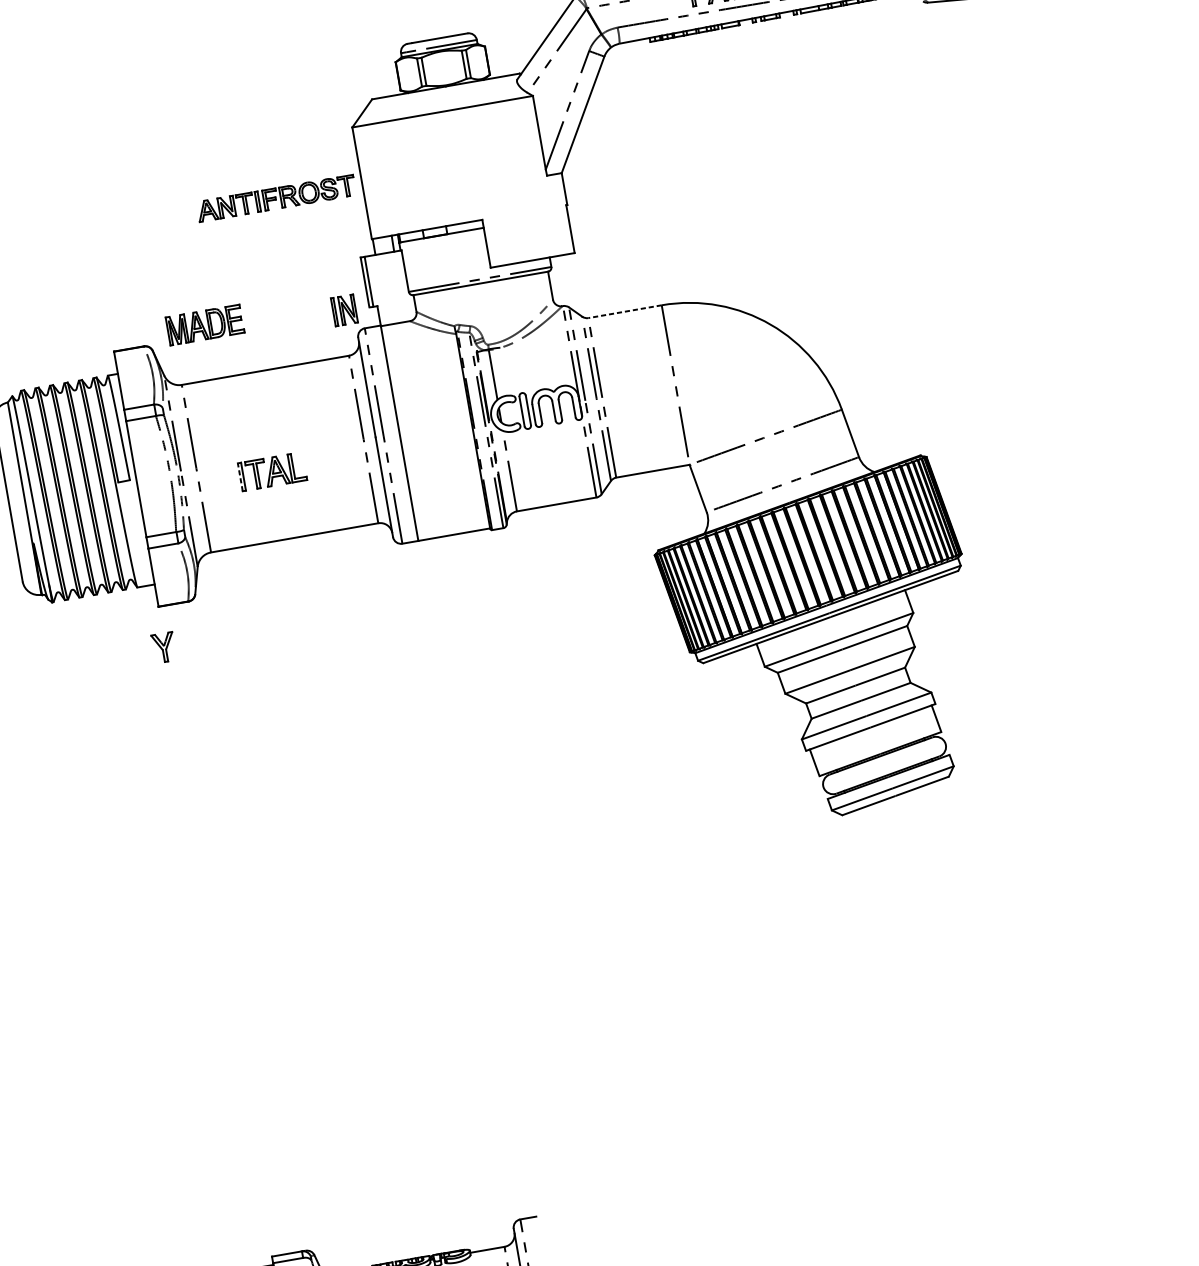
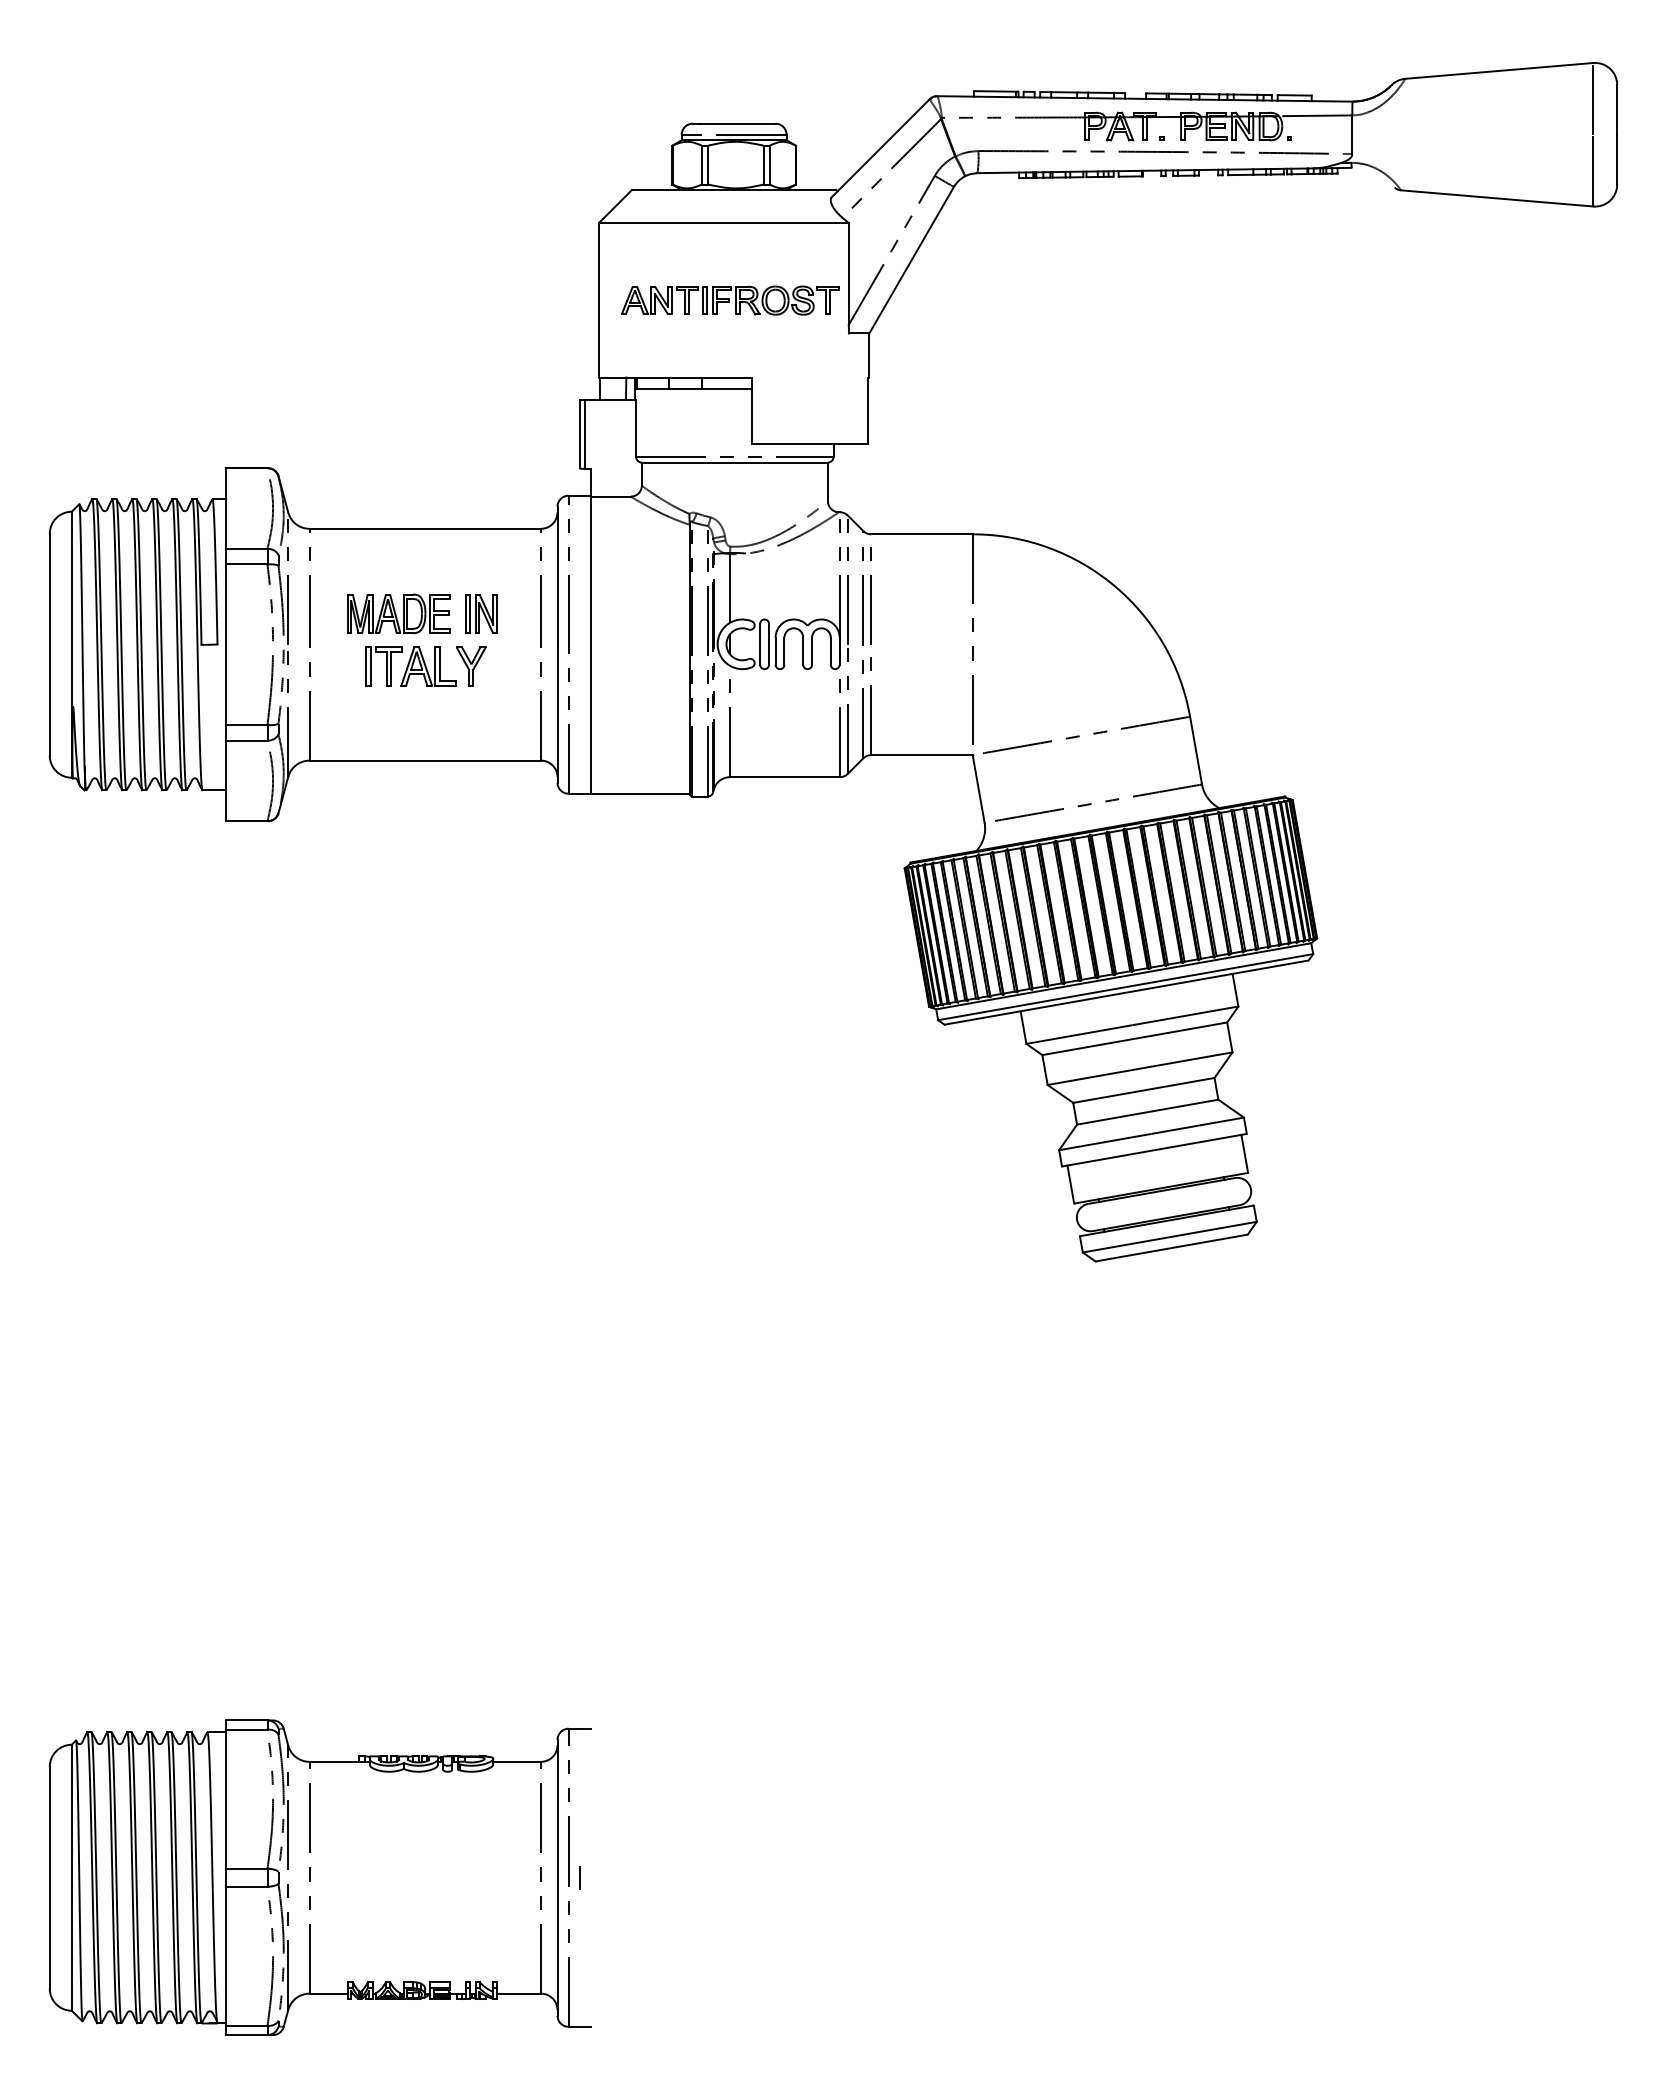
part: (276, 198) -> (730, 300), moved
part: (344, 310) -> (481, 613), moved
line: (624, 311) -> (921, 534), dashed -> solid
part: (204, 324) -> (398, 613), moved
line: (240, 477) -> (366, 666), dashed -> solid
part: (164, 647) -> (471, 666), moved

